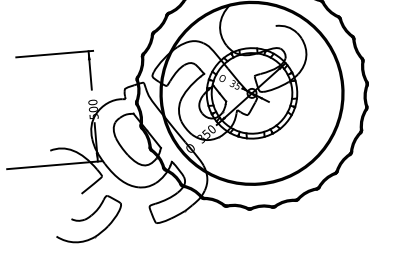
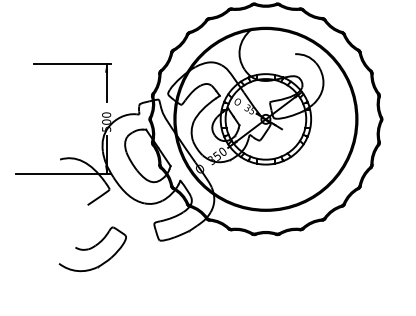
part: (88, 219) -> (92, 249), moved

